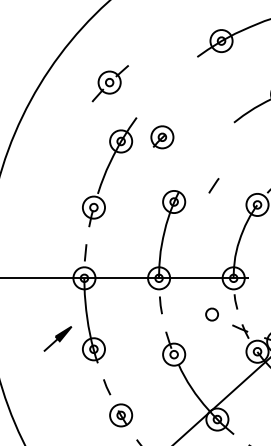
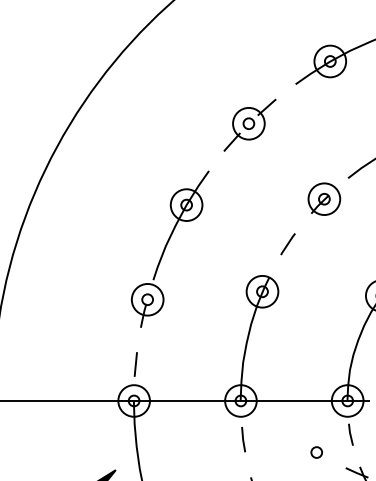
part: (109, 83) -> (248, 125), moved
part: (162, 137) -> (324, 199), moved
line: (213, 185) -> (287, 243), moved
part: (211, 313) -> (315, 451), size x0.62

